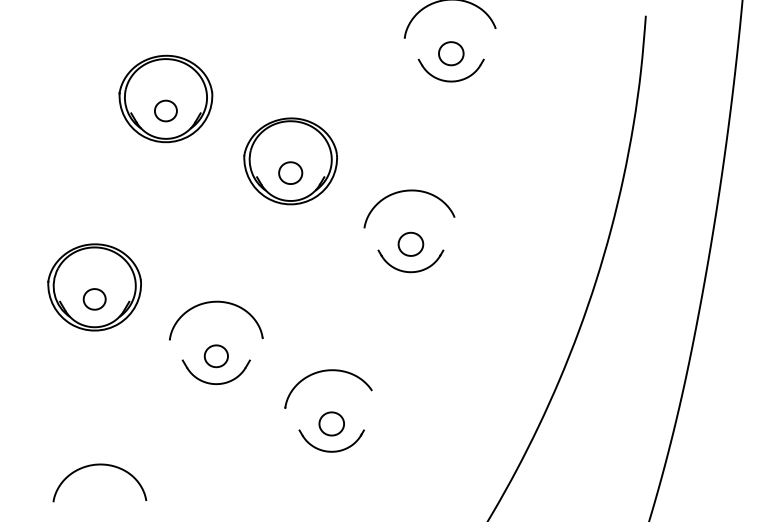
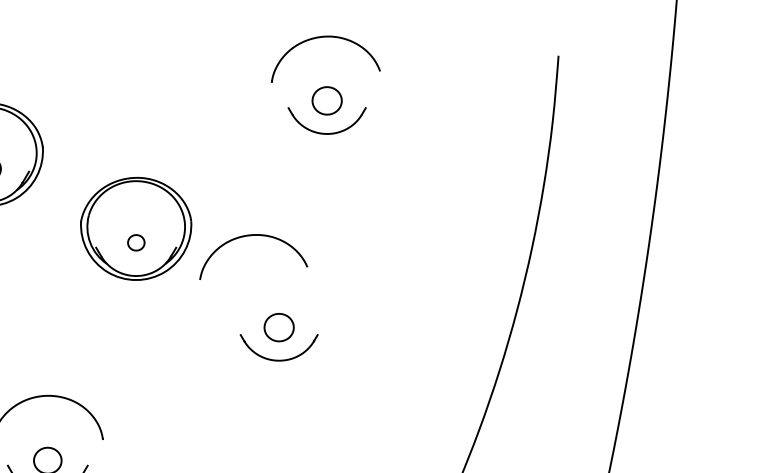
part: (290, 172) -> (135, 242), size x0.6
part: (409, 191) -> (253, 236), moved

